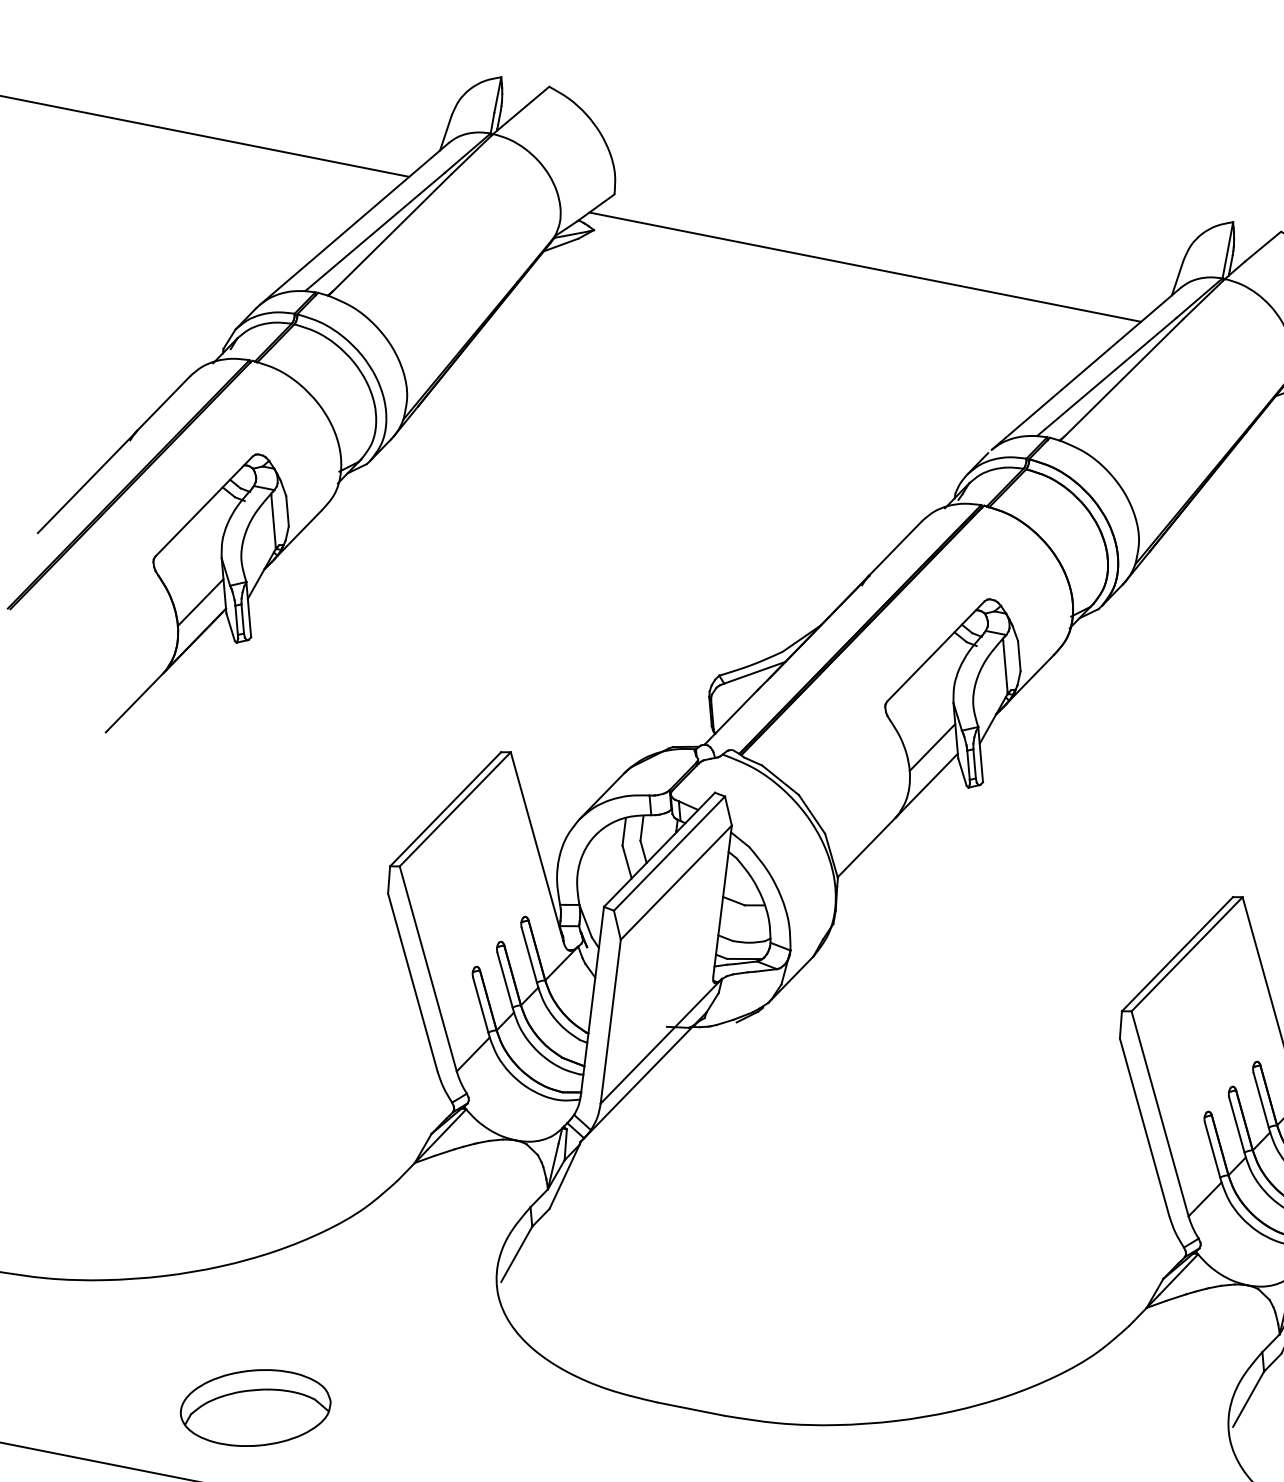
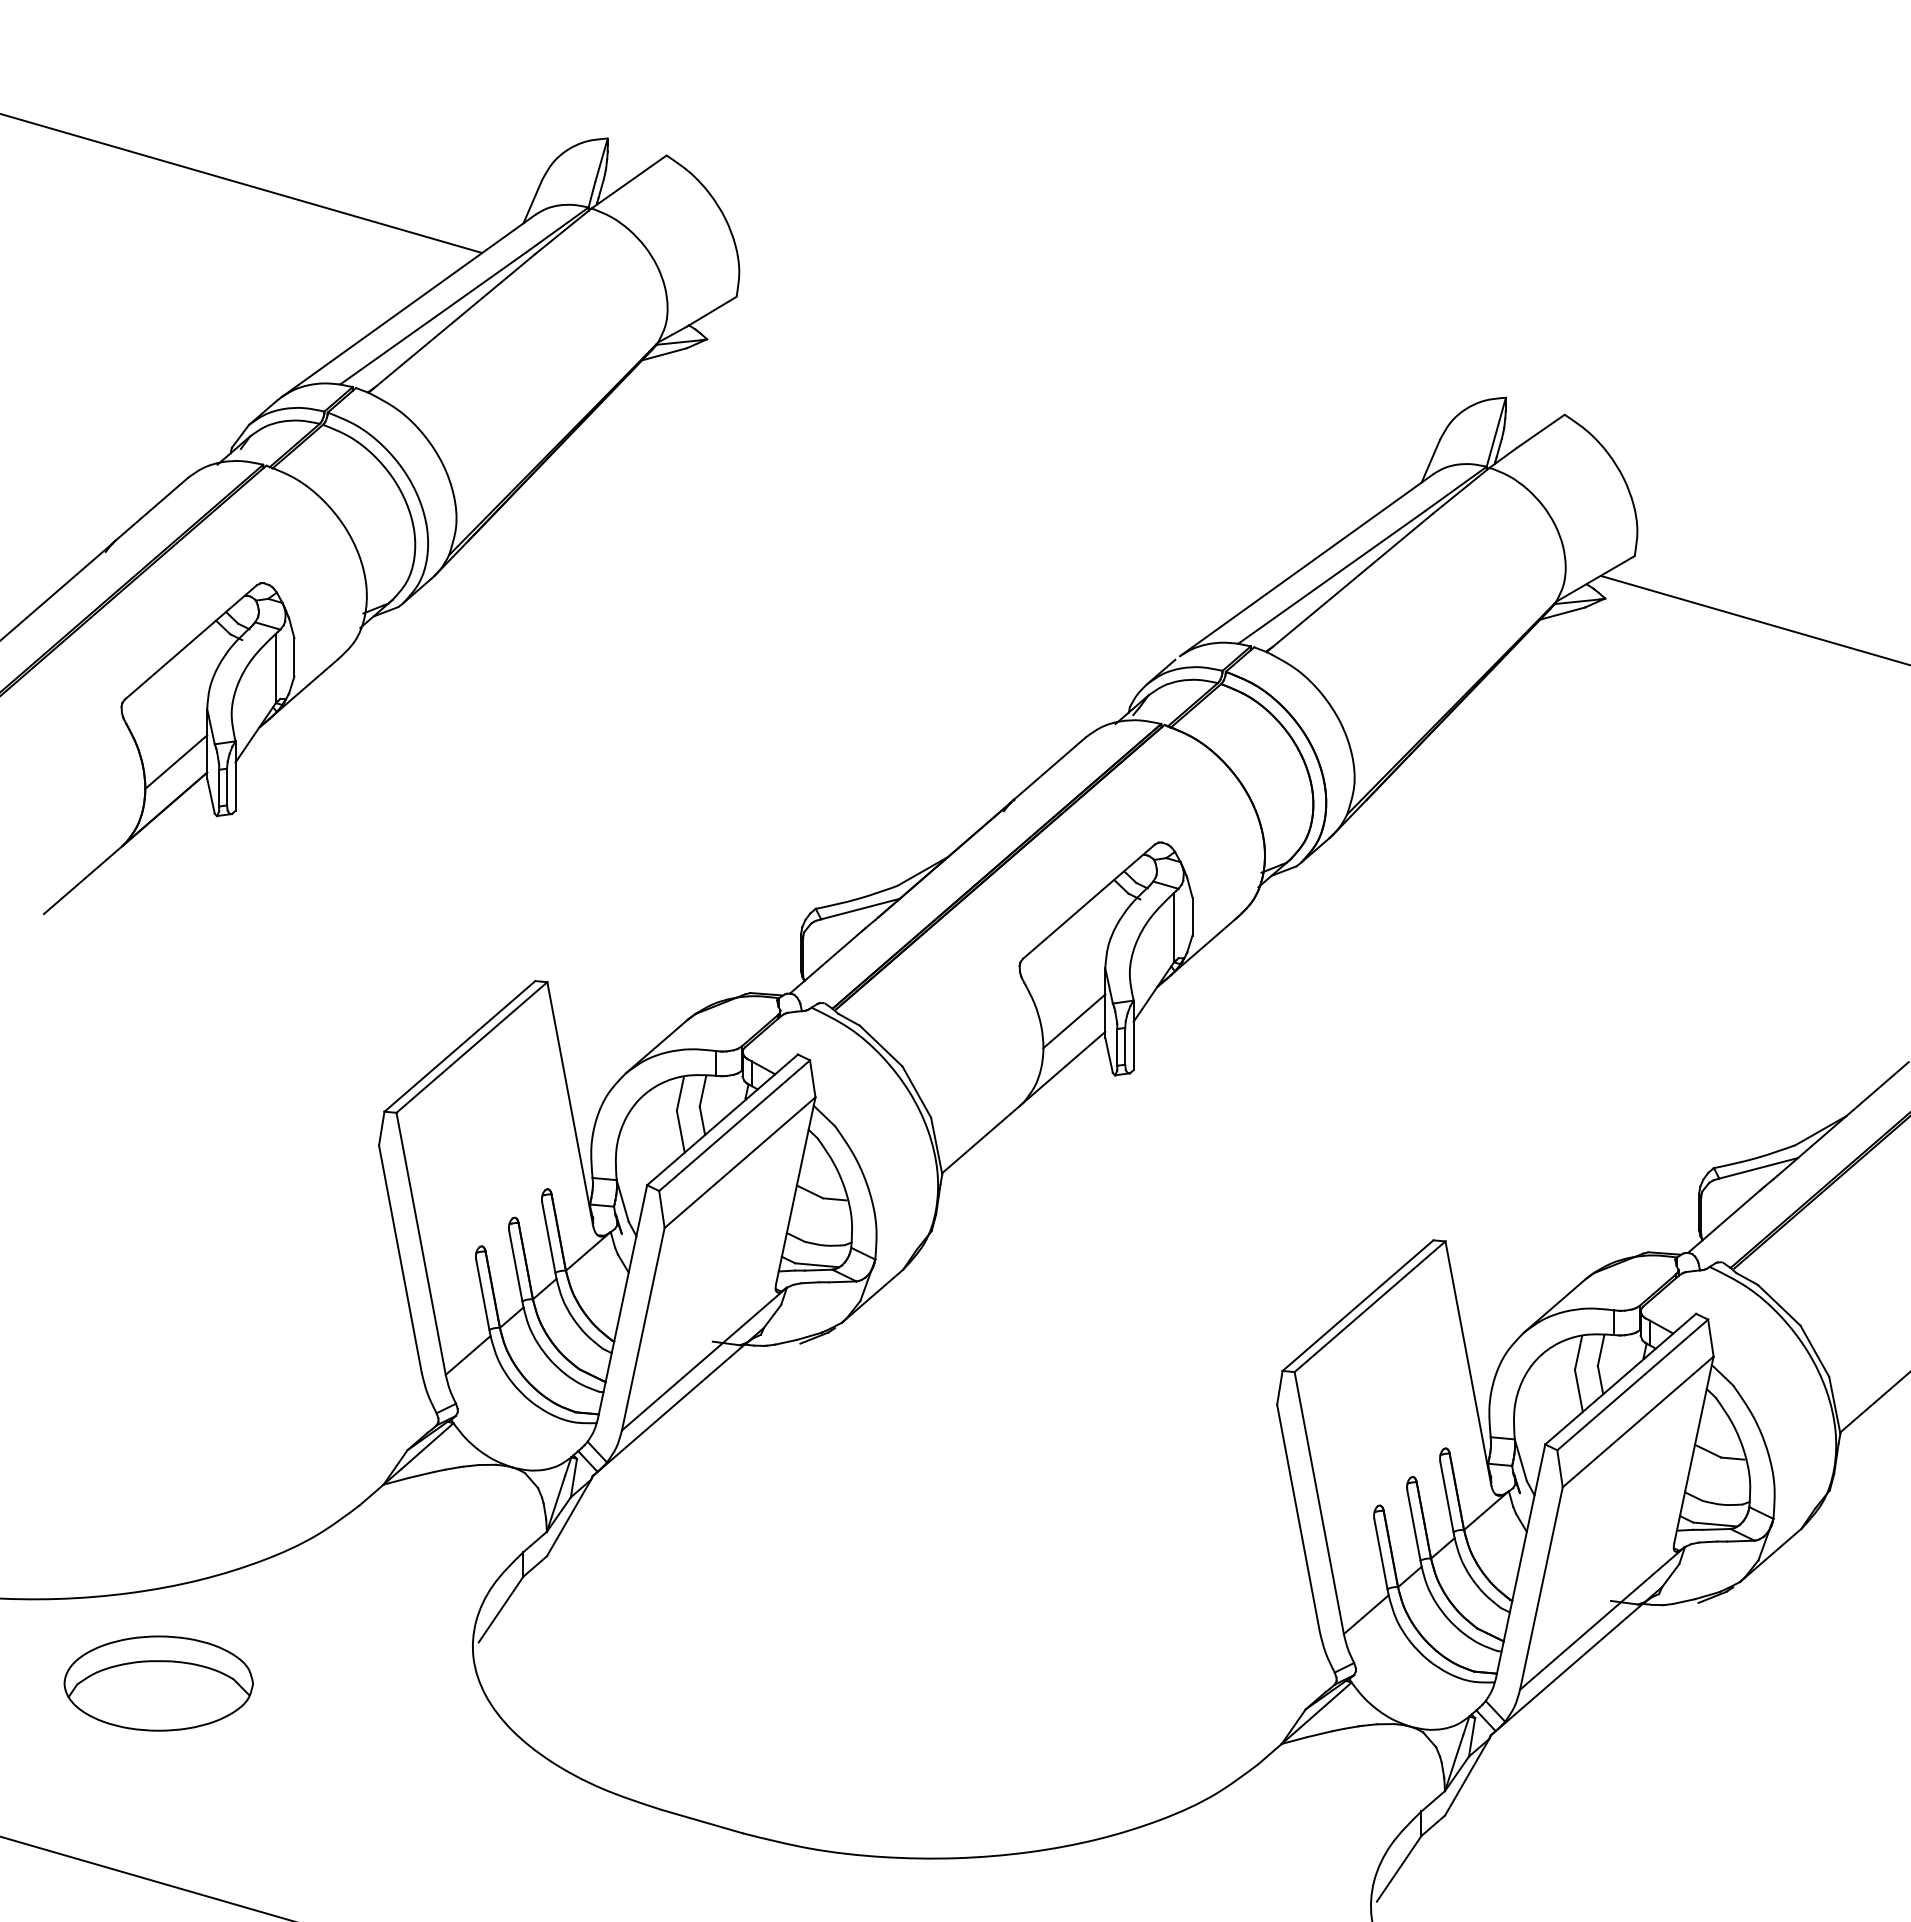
line: (865, 267) -> (1041, 414), removed
part: (255, 1408) -> (158, 1683), moved

